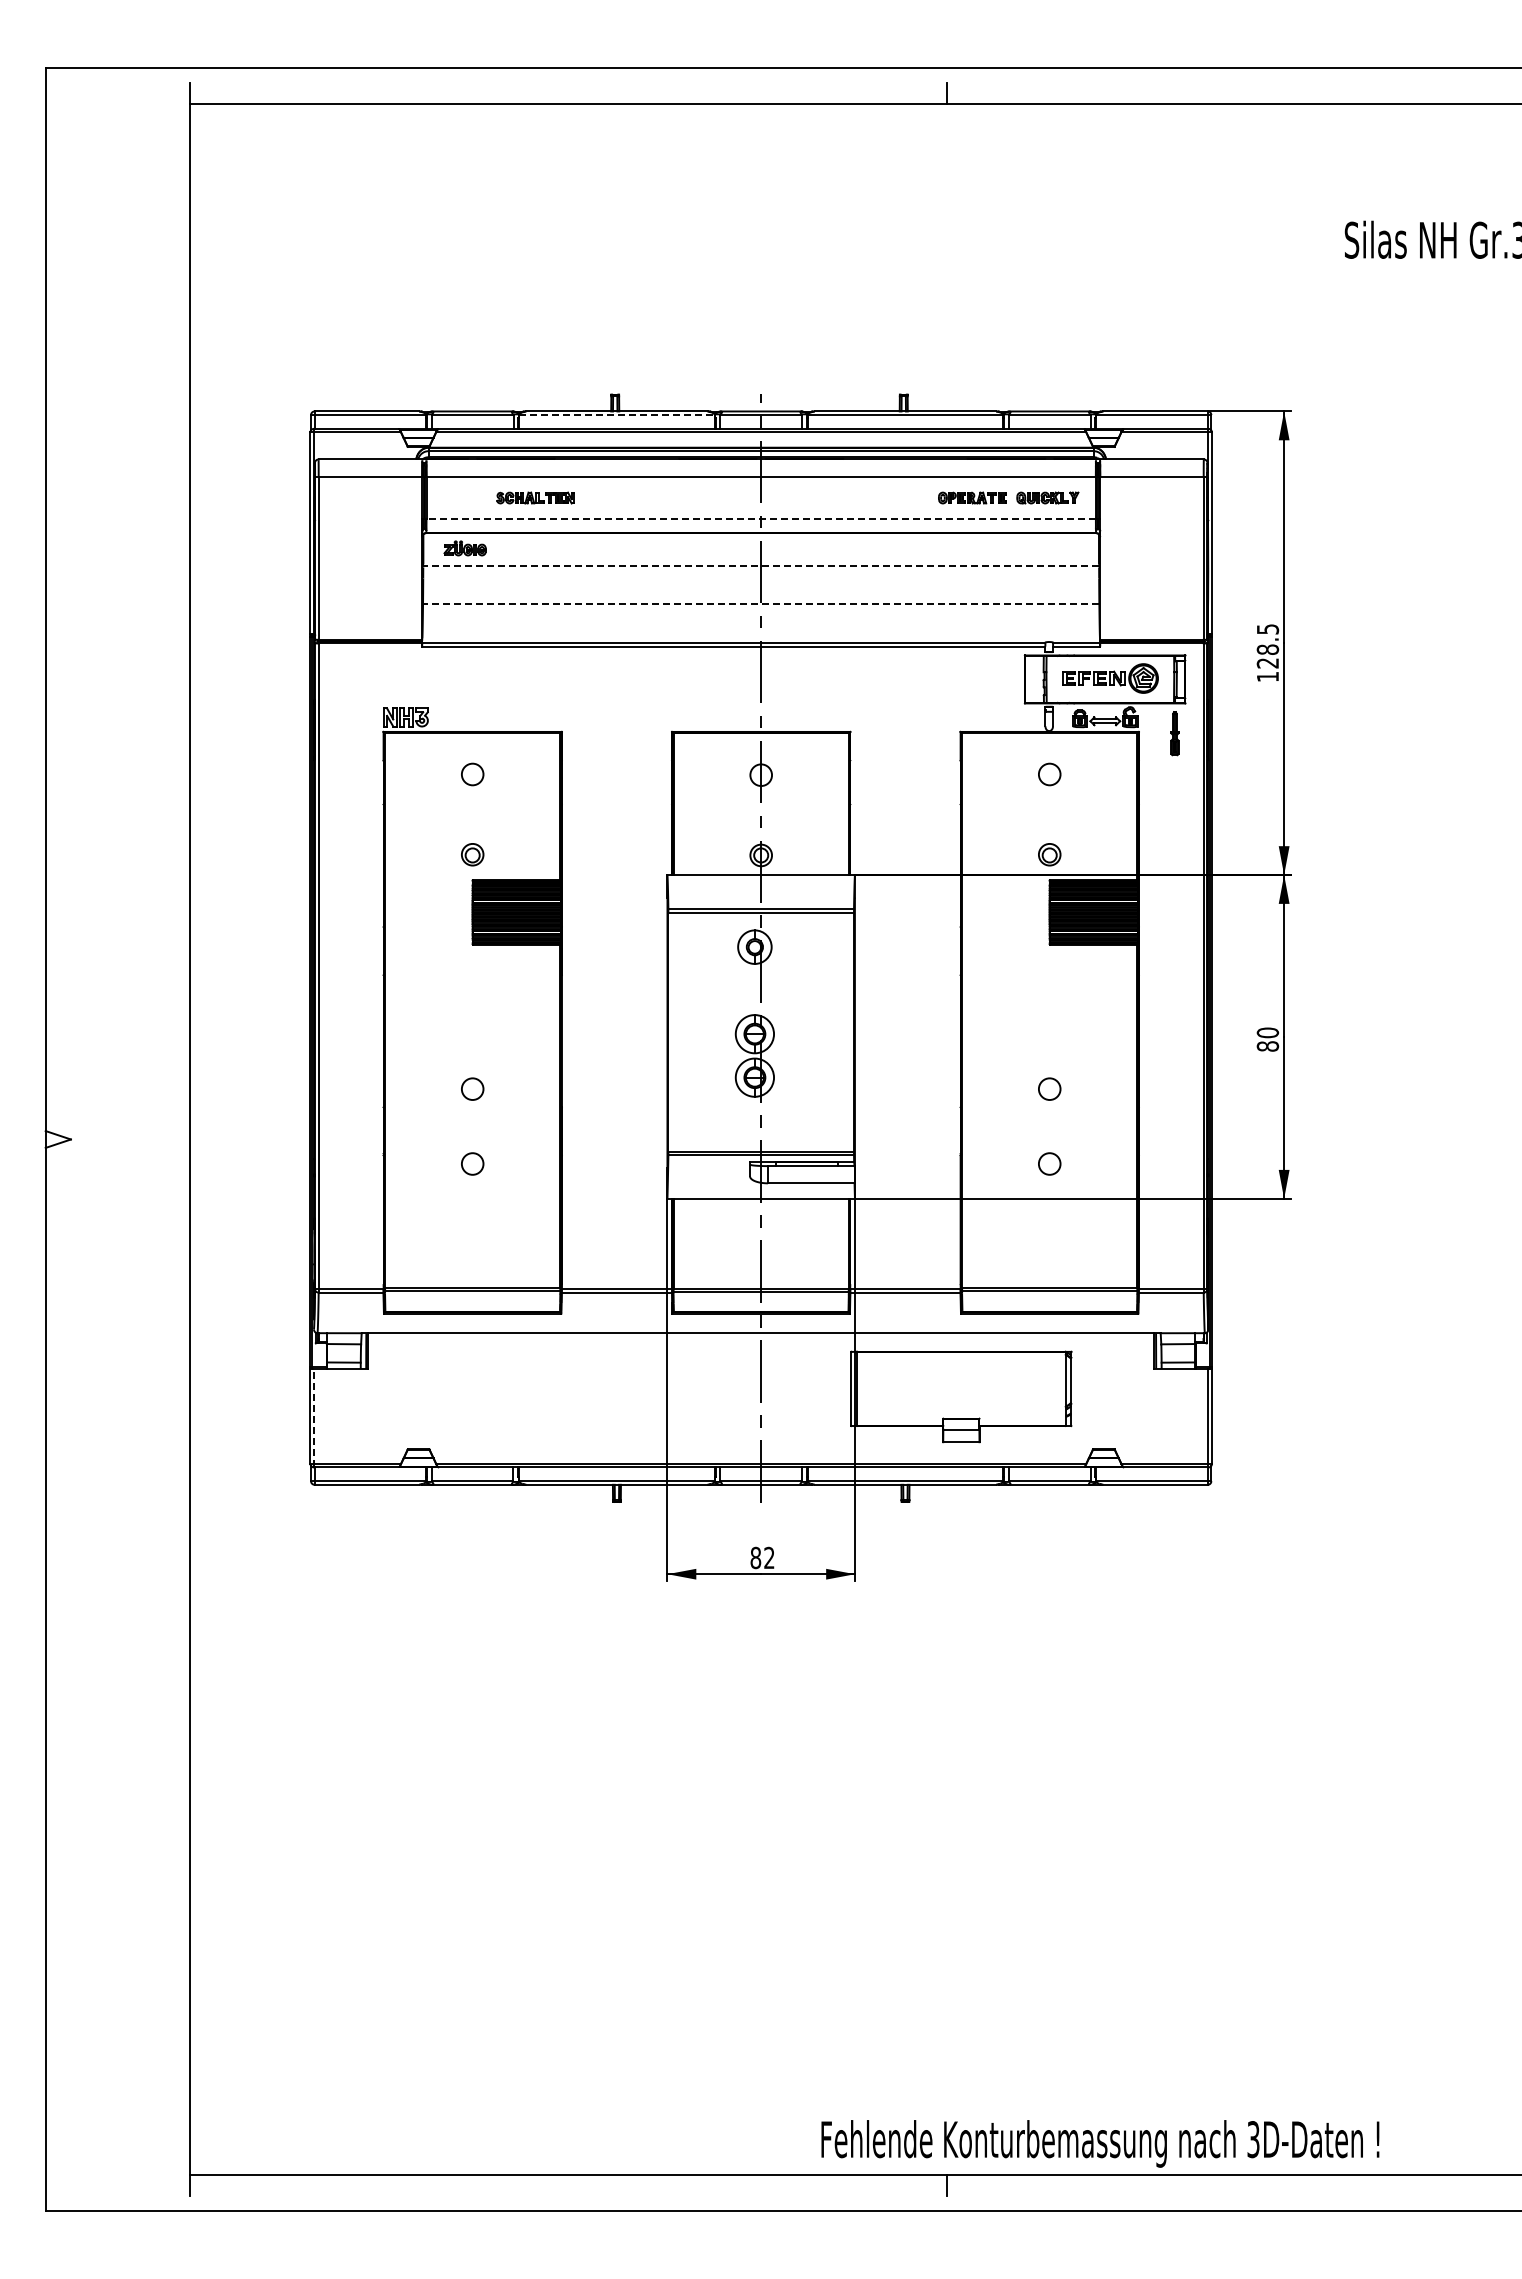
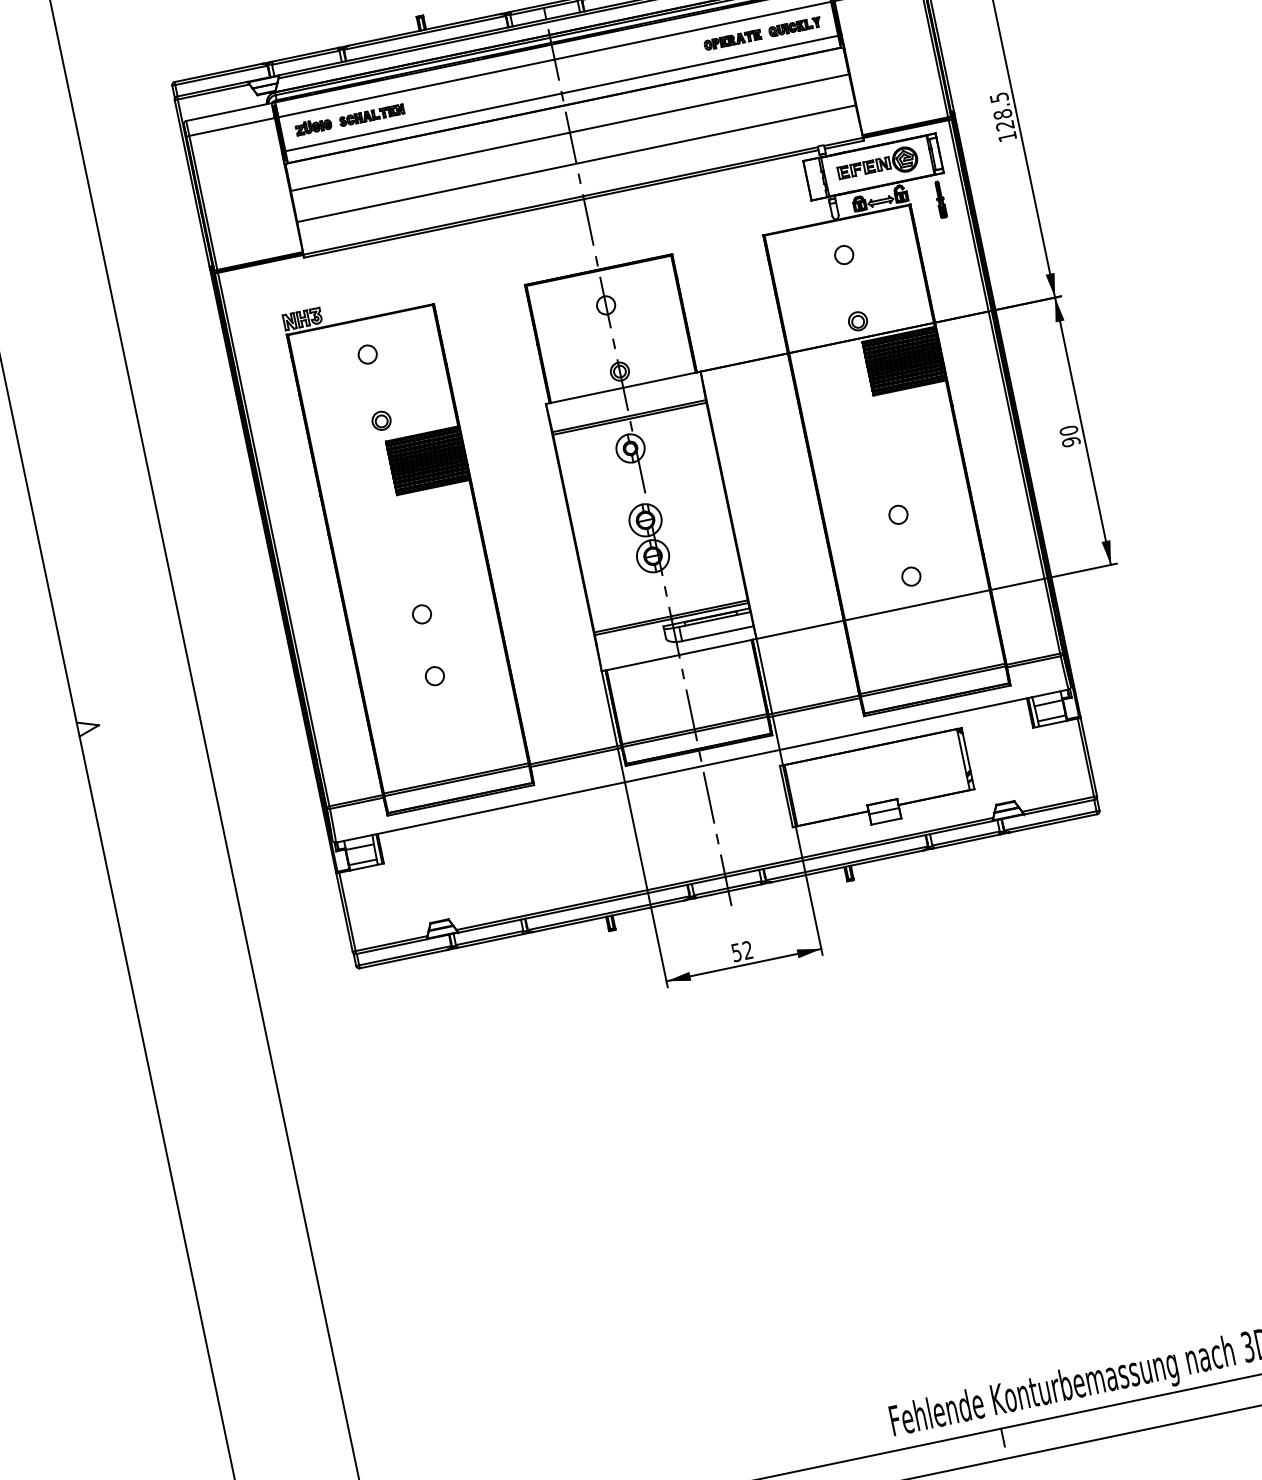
line: (616, 415) -> (424, 33), dashed -> solid
line: (761, 518) -> (562, 93), dashed -> solid
part: (464, 548) -> (313, 126), moved
line: (761, 566) -> (570, 133), dashed -> solid
line: (760, 603) -> (575, 163), dashed -> solid
text: (1268, 1046) -> (1071, 441), 80 -> 90
line: (314, 1417) -> (348, 912), dashed -> solid
text: (755, 1557) -> (736, 952), 82 -> 52

